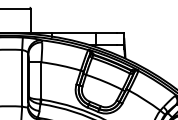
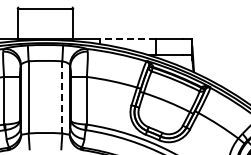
line: (74, 32) -> (128, 39), solid -> dashed
line: (22, 78) -> (62, 97), solid -> dashed

